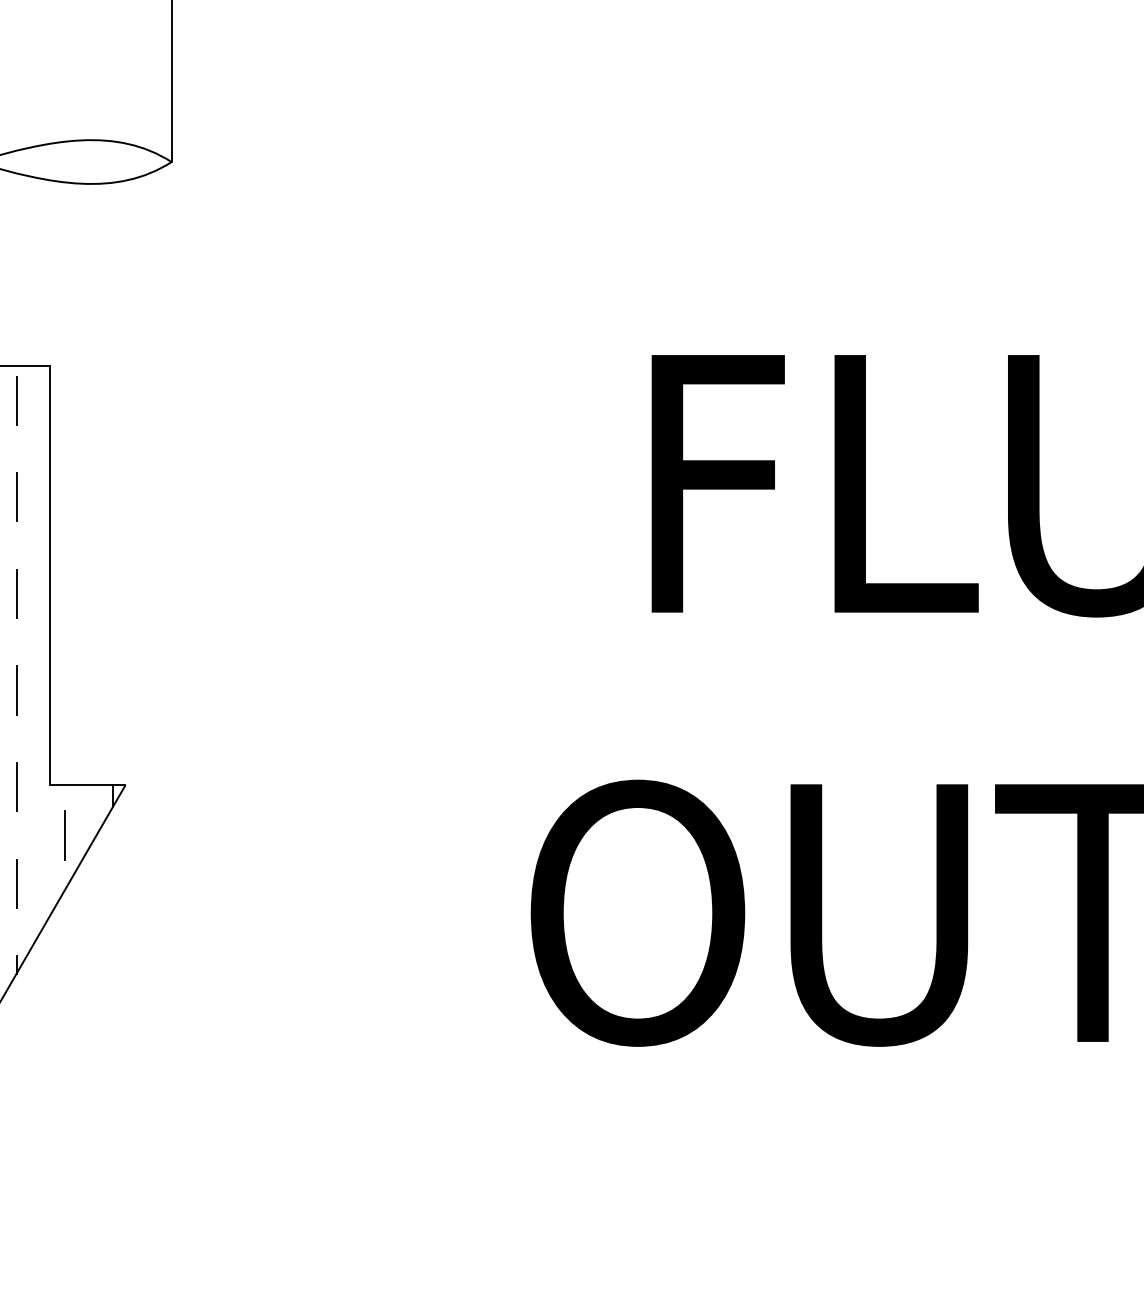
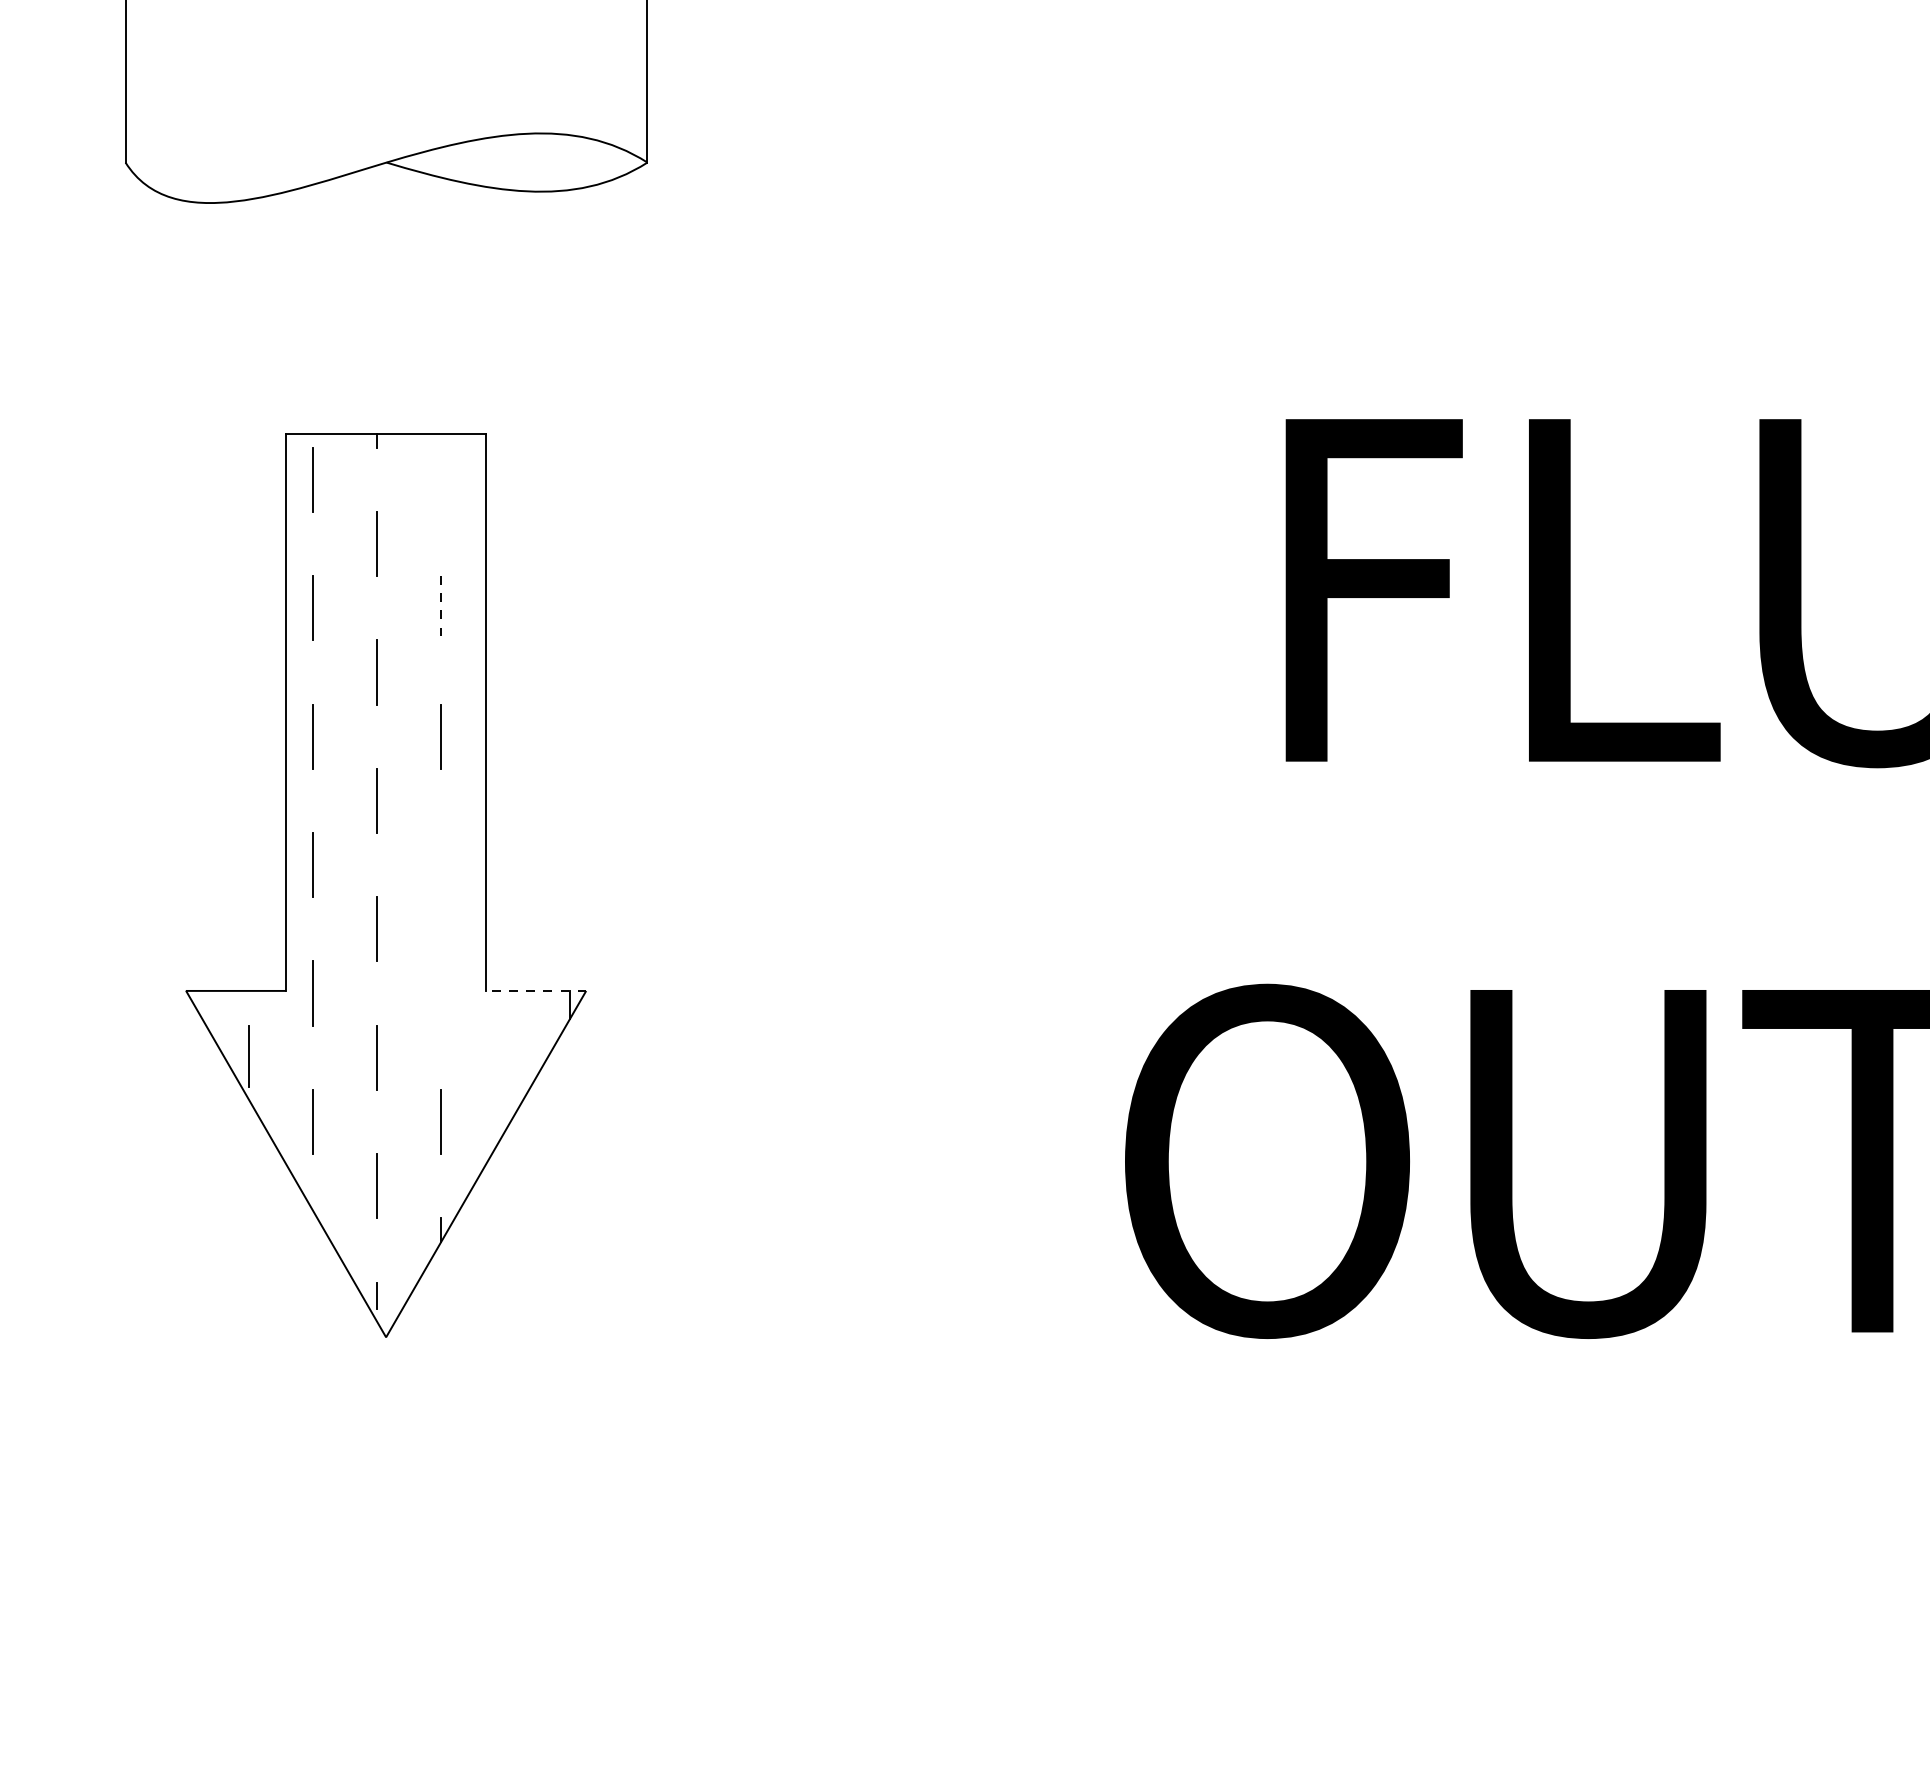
line: (16, 400) -> (441, 479), removed
line: (16, 497) -> (441, 608), solid -> dashed
line: (16, 690) -> (441, 865), removed
line: (87, 784) -> (535, 990), solid -> dashed
line: (15, 787) -> (440, 993), removed
line: (64, 835) -> (505, 1057), removed

